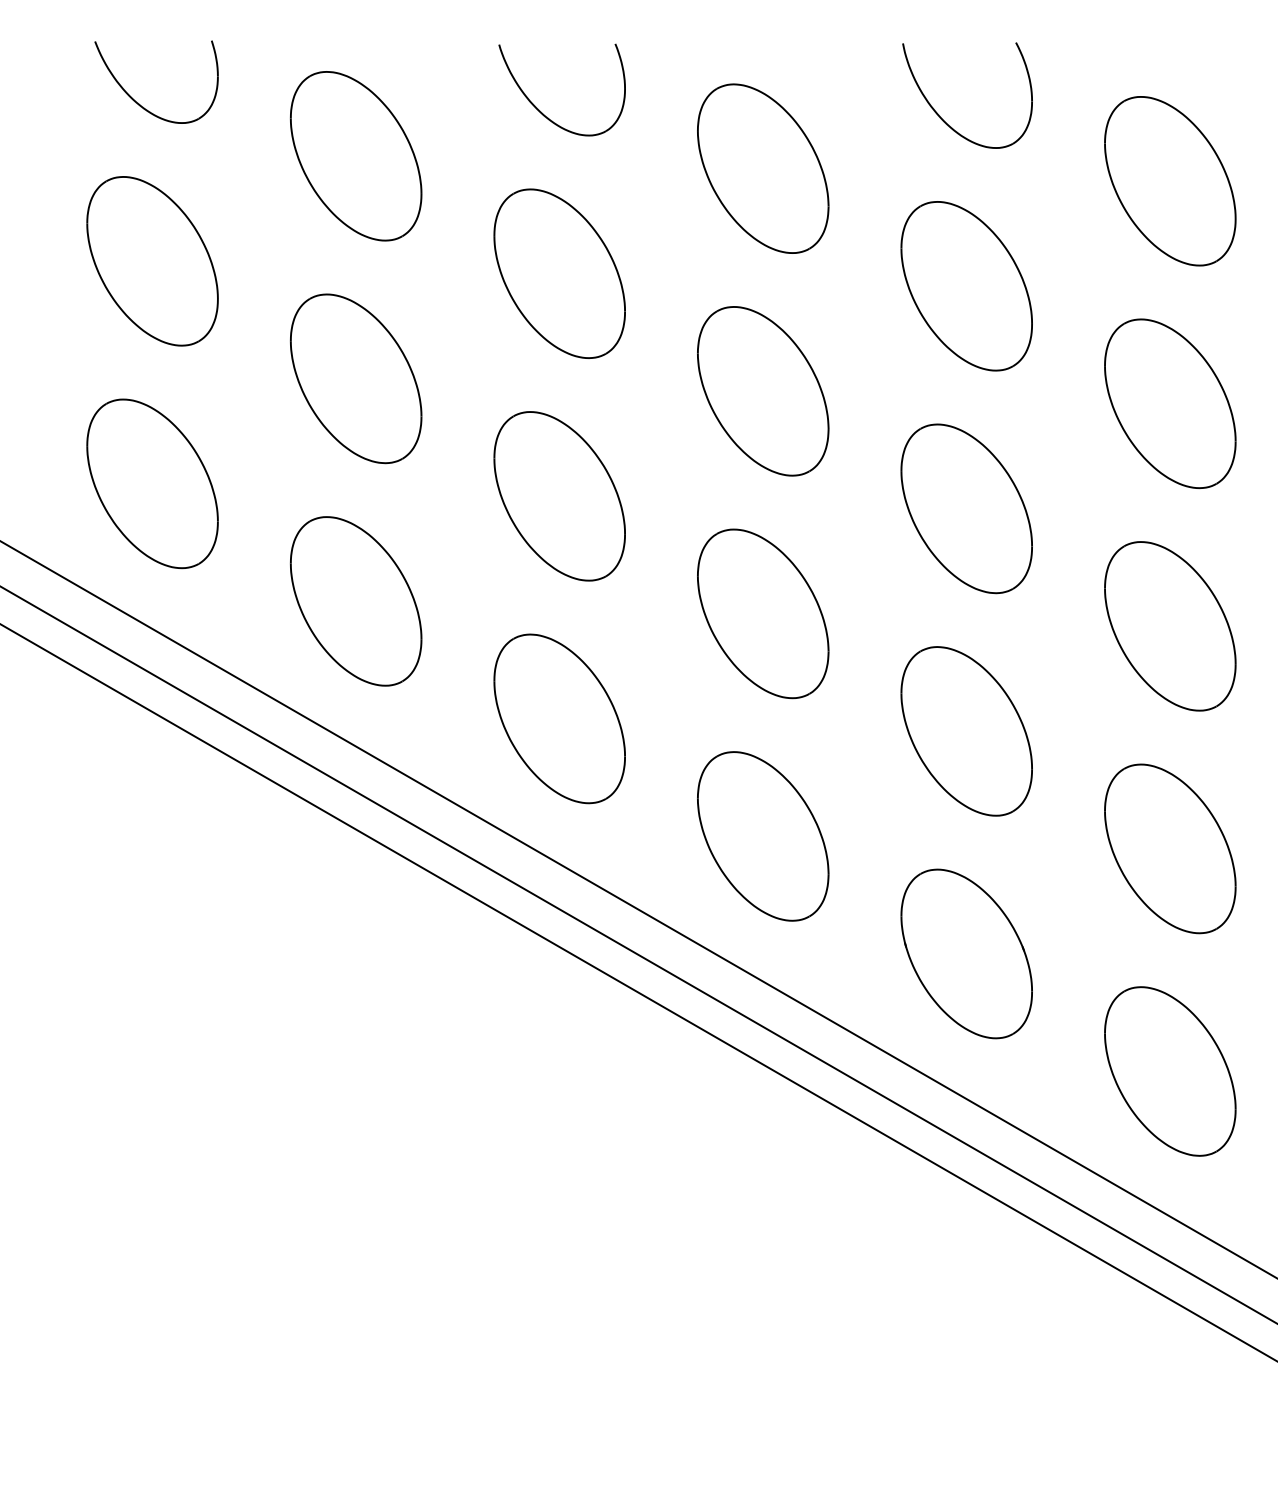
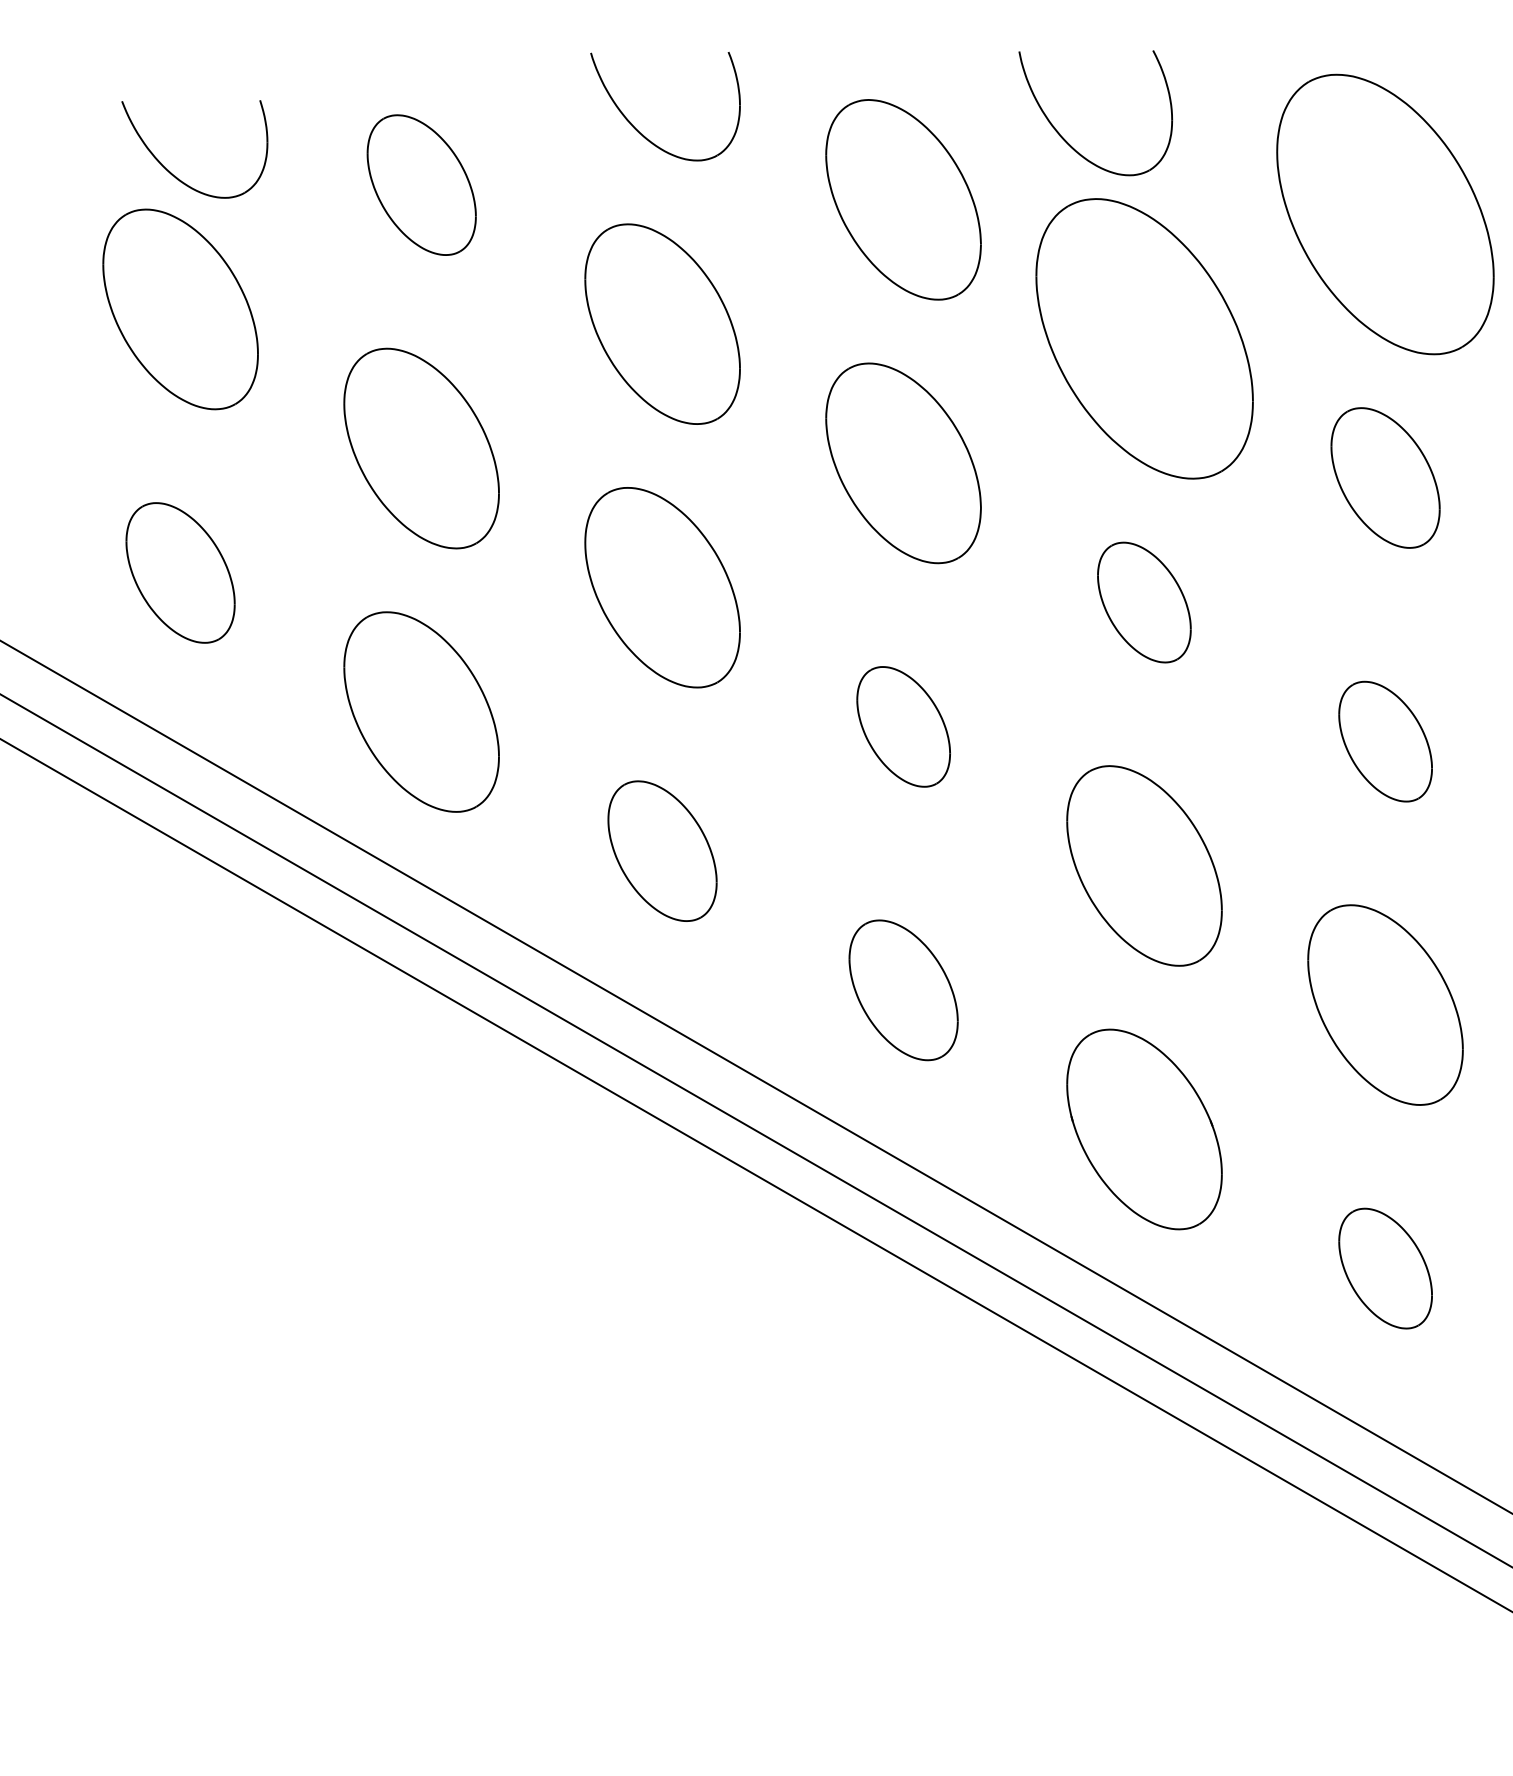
part: (138, 102) -> (173, 173), moved
part: (939, 114) -> (1062, 135), moved
part: (356, 156) -> (422, 185), size x0.7
part: (1170, 181) -> (1385, 214), size x1.4
part: (966, 286) -> (1144, 339), size x1.4
part: (1170, 403) -> (1385, 477), size x0.7
part: (152, 483) -> (180, 572), size x0.7
part: (966, 508) -> (1144, 602), size x0.6
part: (763, 613) -> (903, 726), size x0.6
part: (1170, 626) -> (1385, 741), size x0.6
part: (559, 718) -> (662, 850), size x0.7
part: (763, 836) -> (903, 990), size x0.7
part: (1170, 1071) -> (1385, 1268), size x0.6

